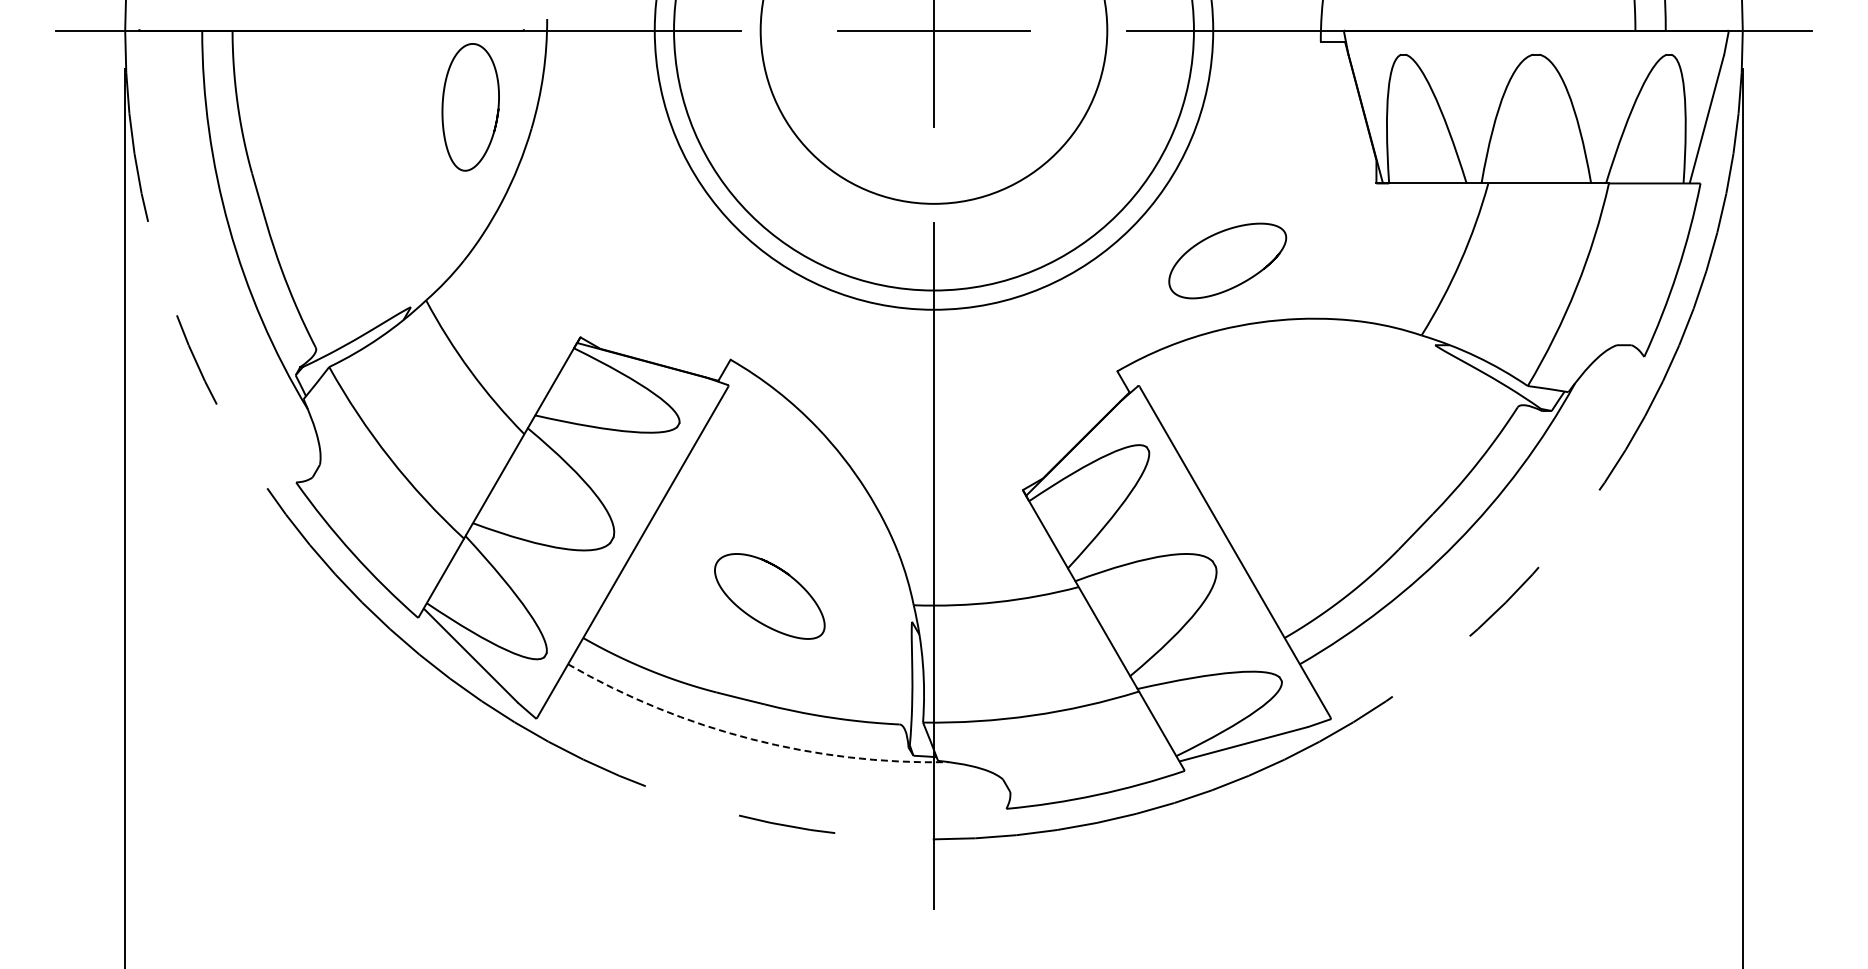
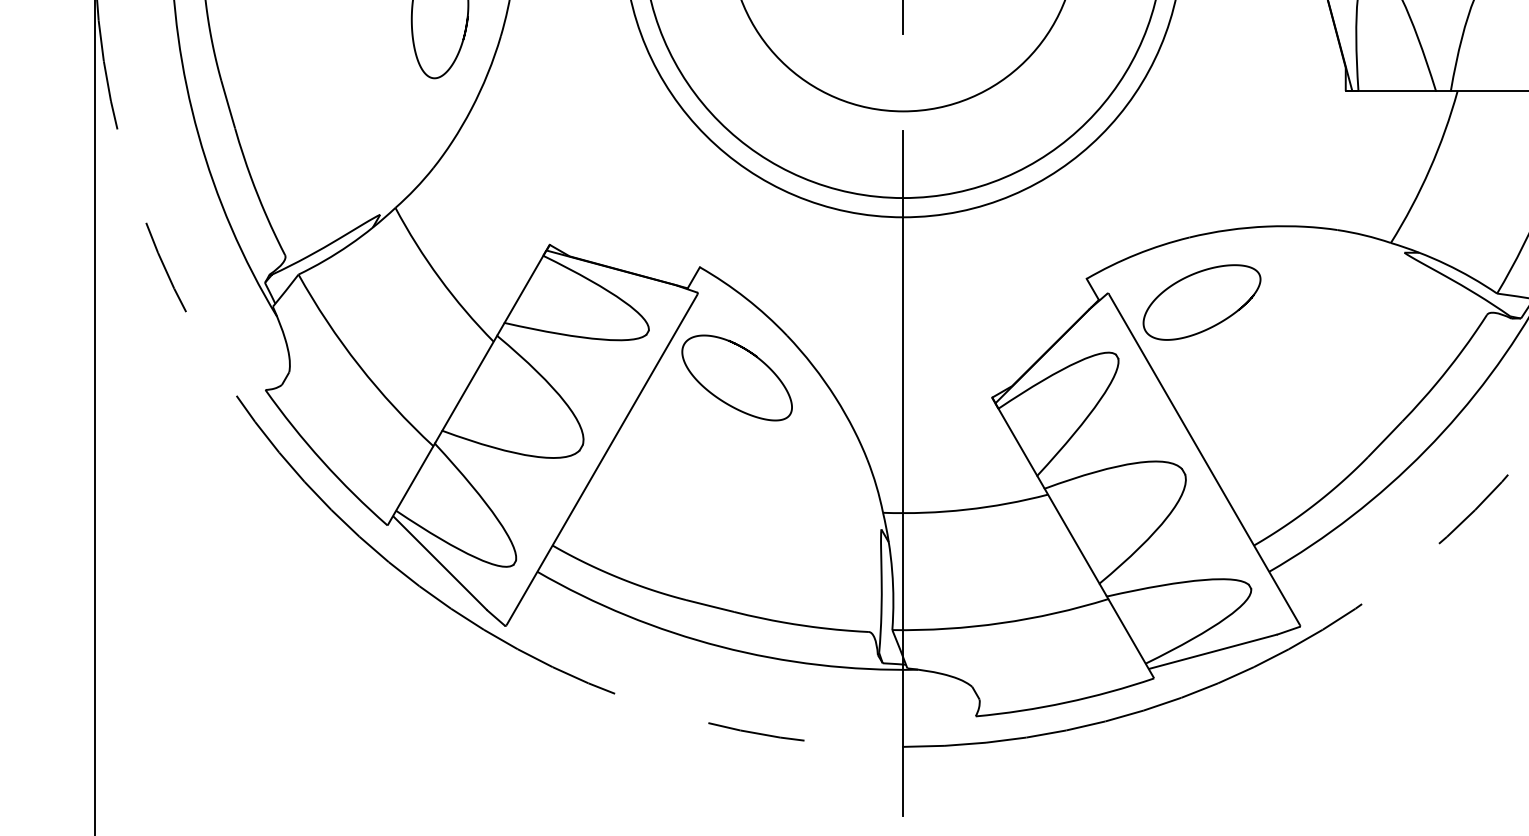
curve: (1239, 283) -> (1213, 325), moved
curve: (757, 619) -> (724, 401), moved
arc: (751, 739) -> (720, 647), dashed -> solid

